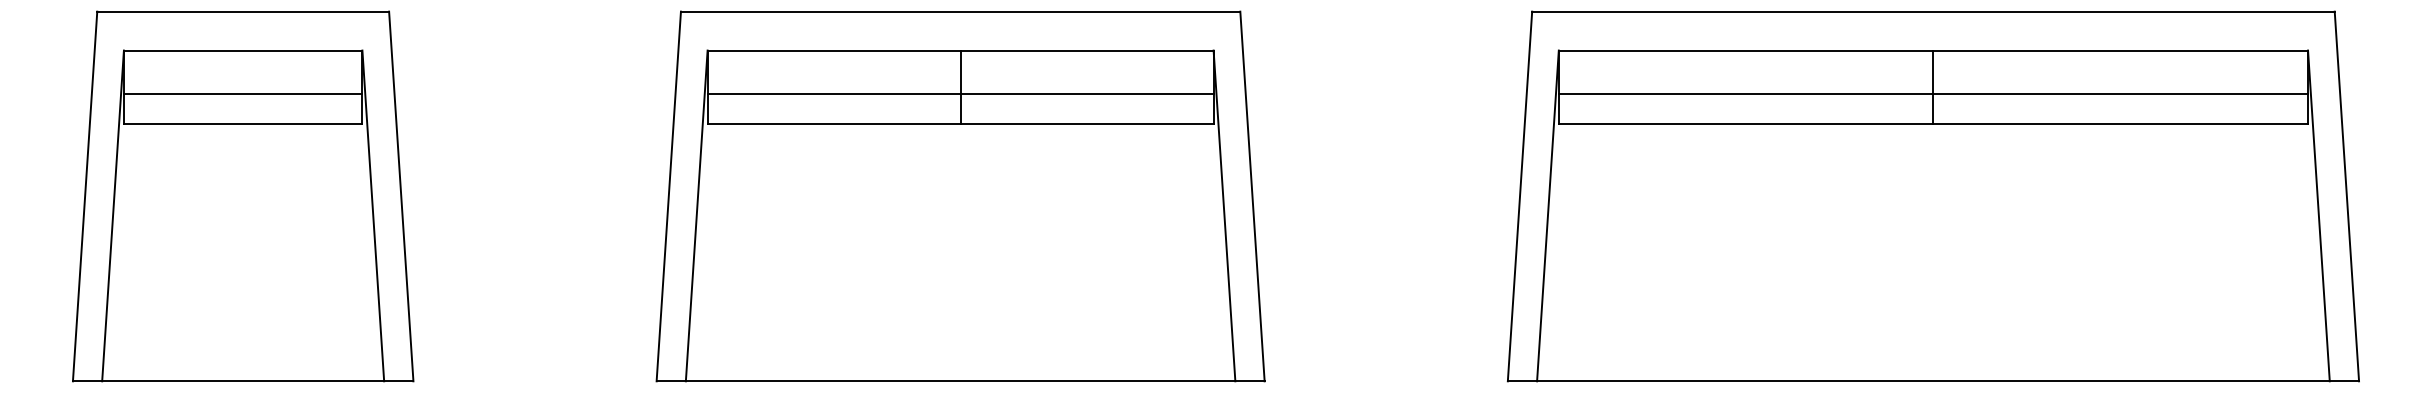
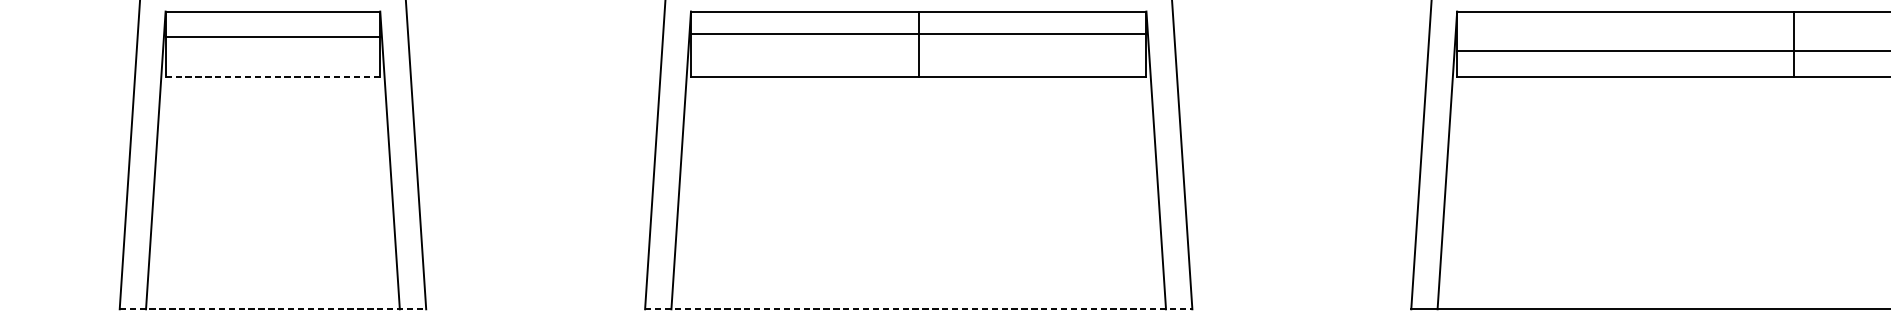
line: (242, 94) -> (272, 36), moved
line: (960, 94) -> (918, 34), moved
line: (243, 123) -> (273, 77), solid -> dashed
line: (243, 381) -> (273, 309), solid -> dashed
line: (961, 381) -> (919, 309), solid -> dashed

